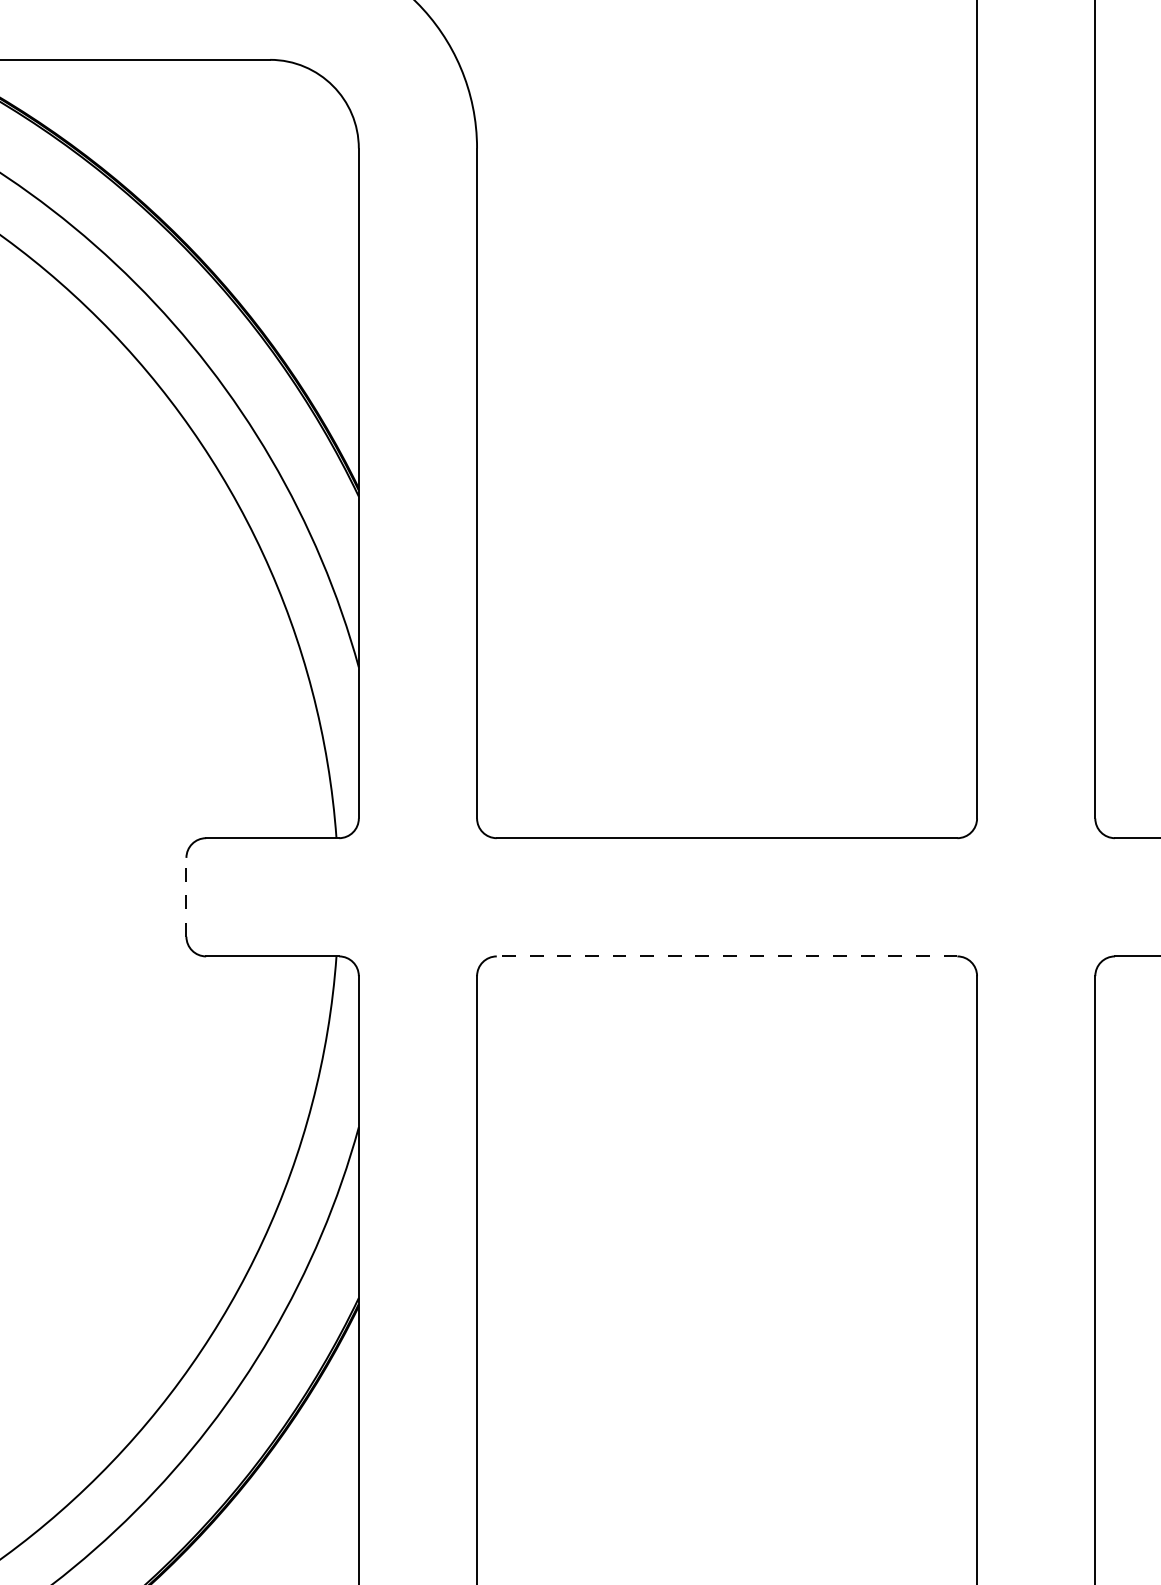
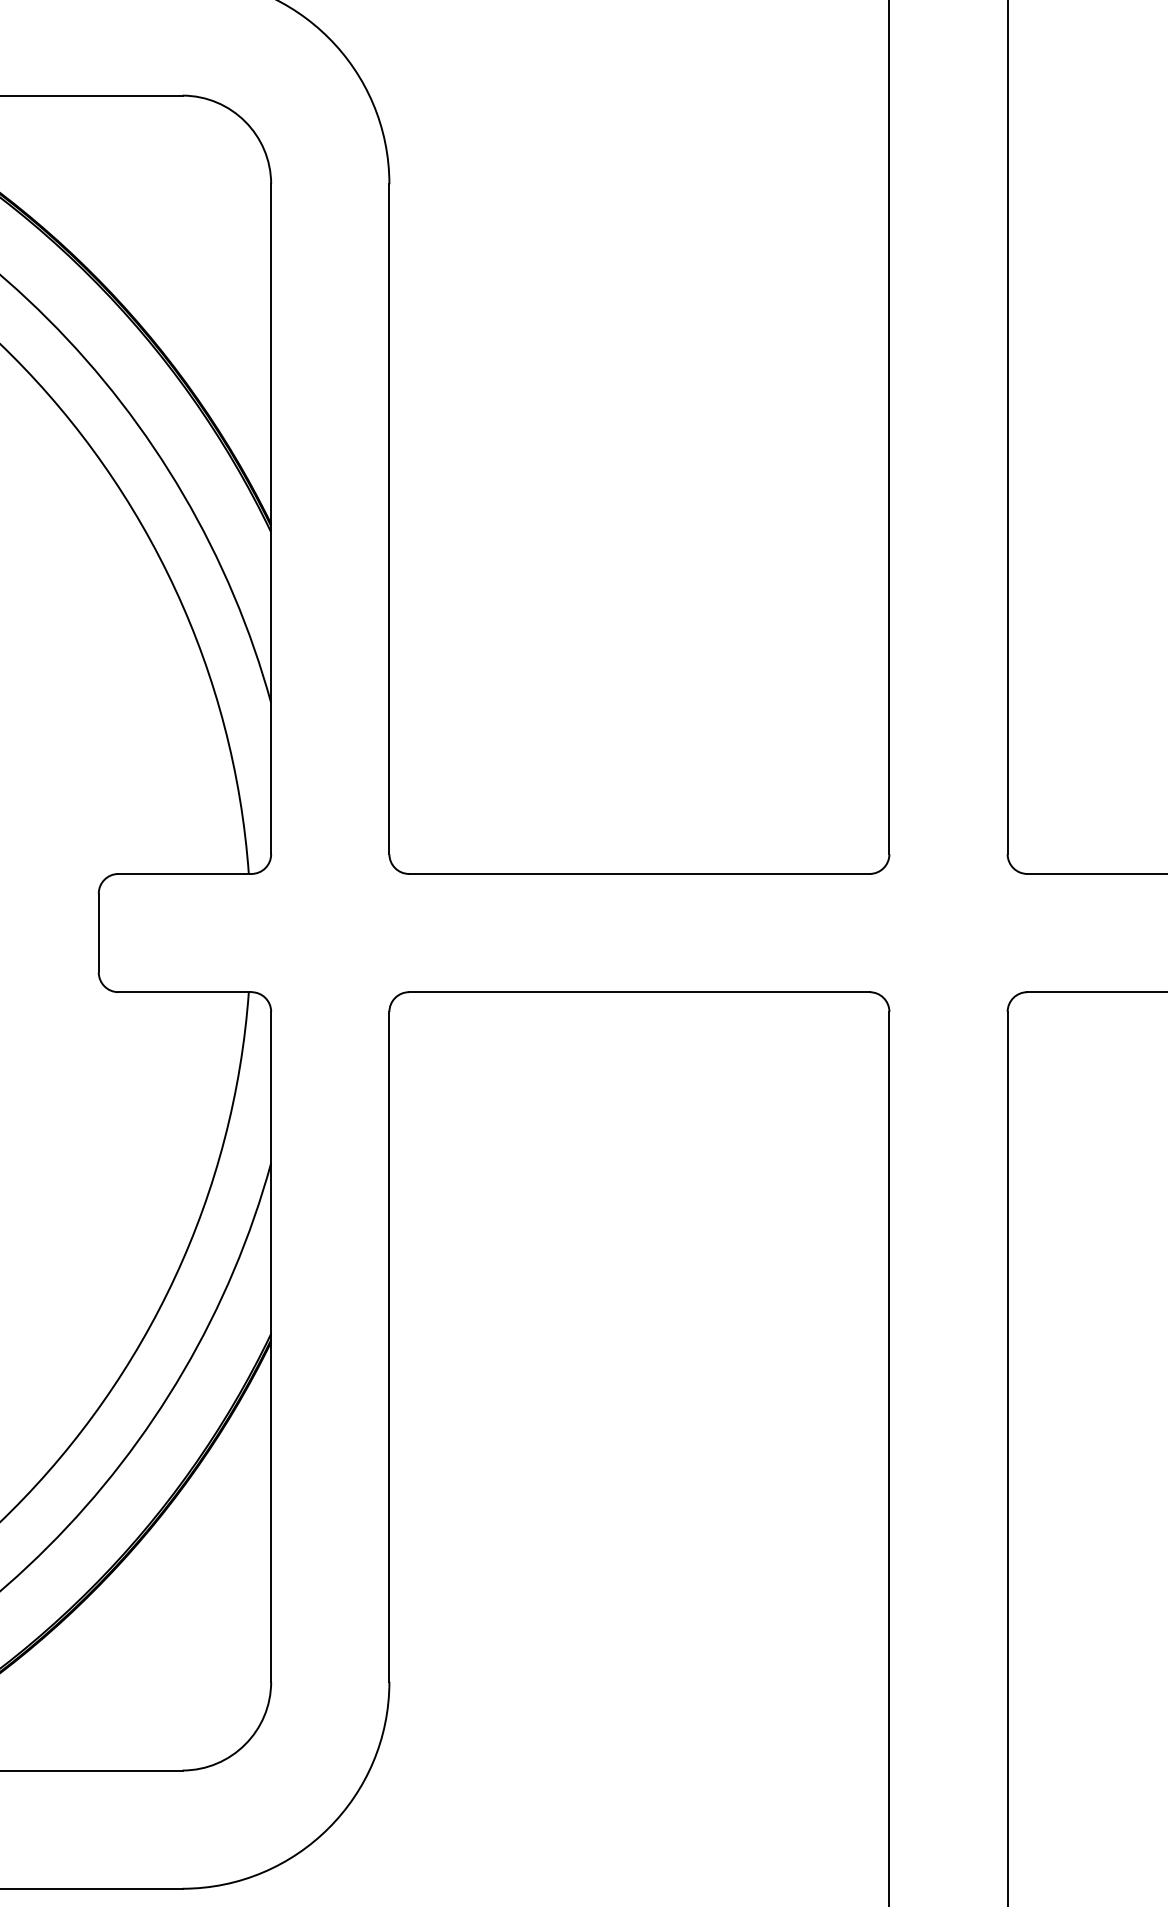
line: (186, 896) -> (98, 932), dashed -> solid
line: (726, 956) -> (638, 992), dashed -> solid

